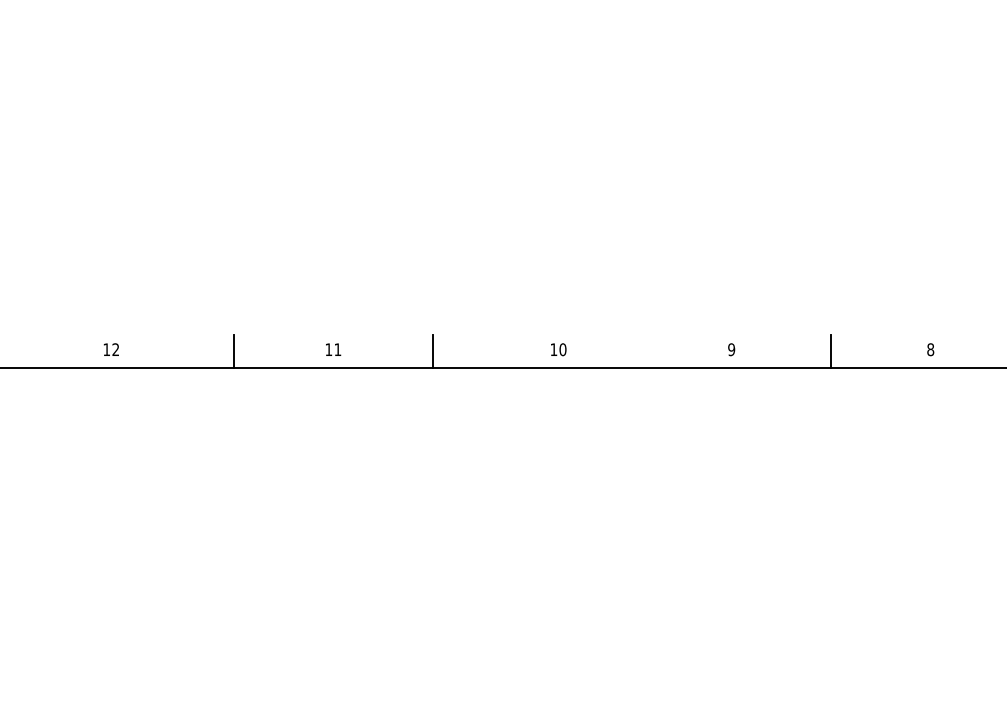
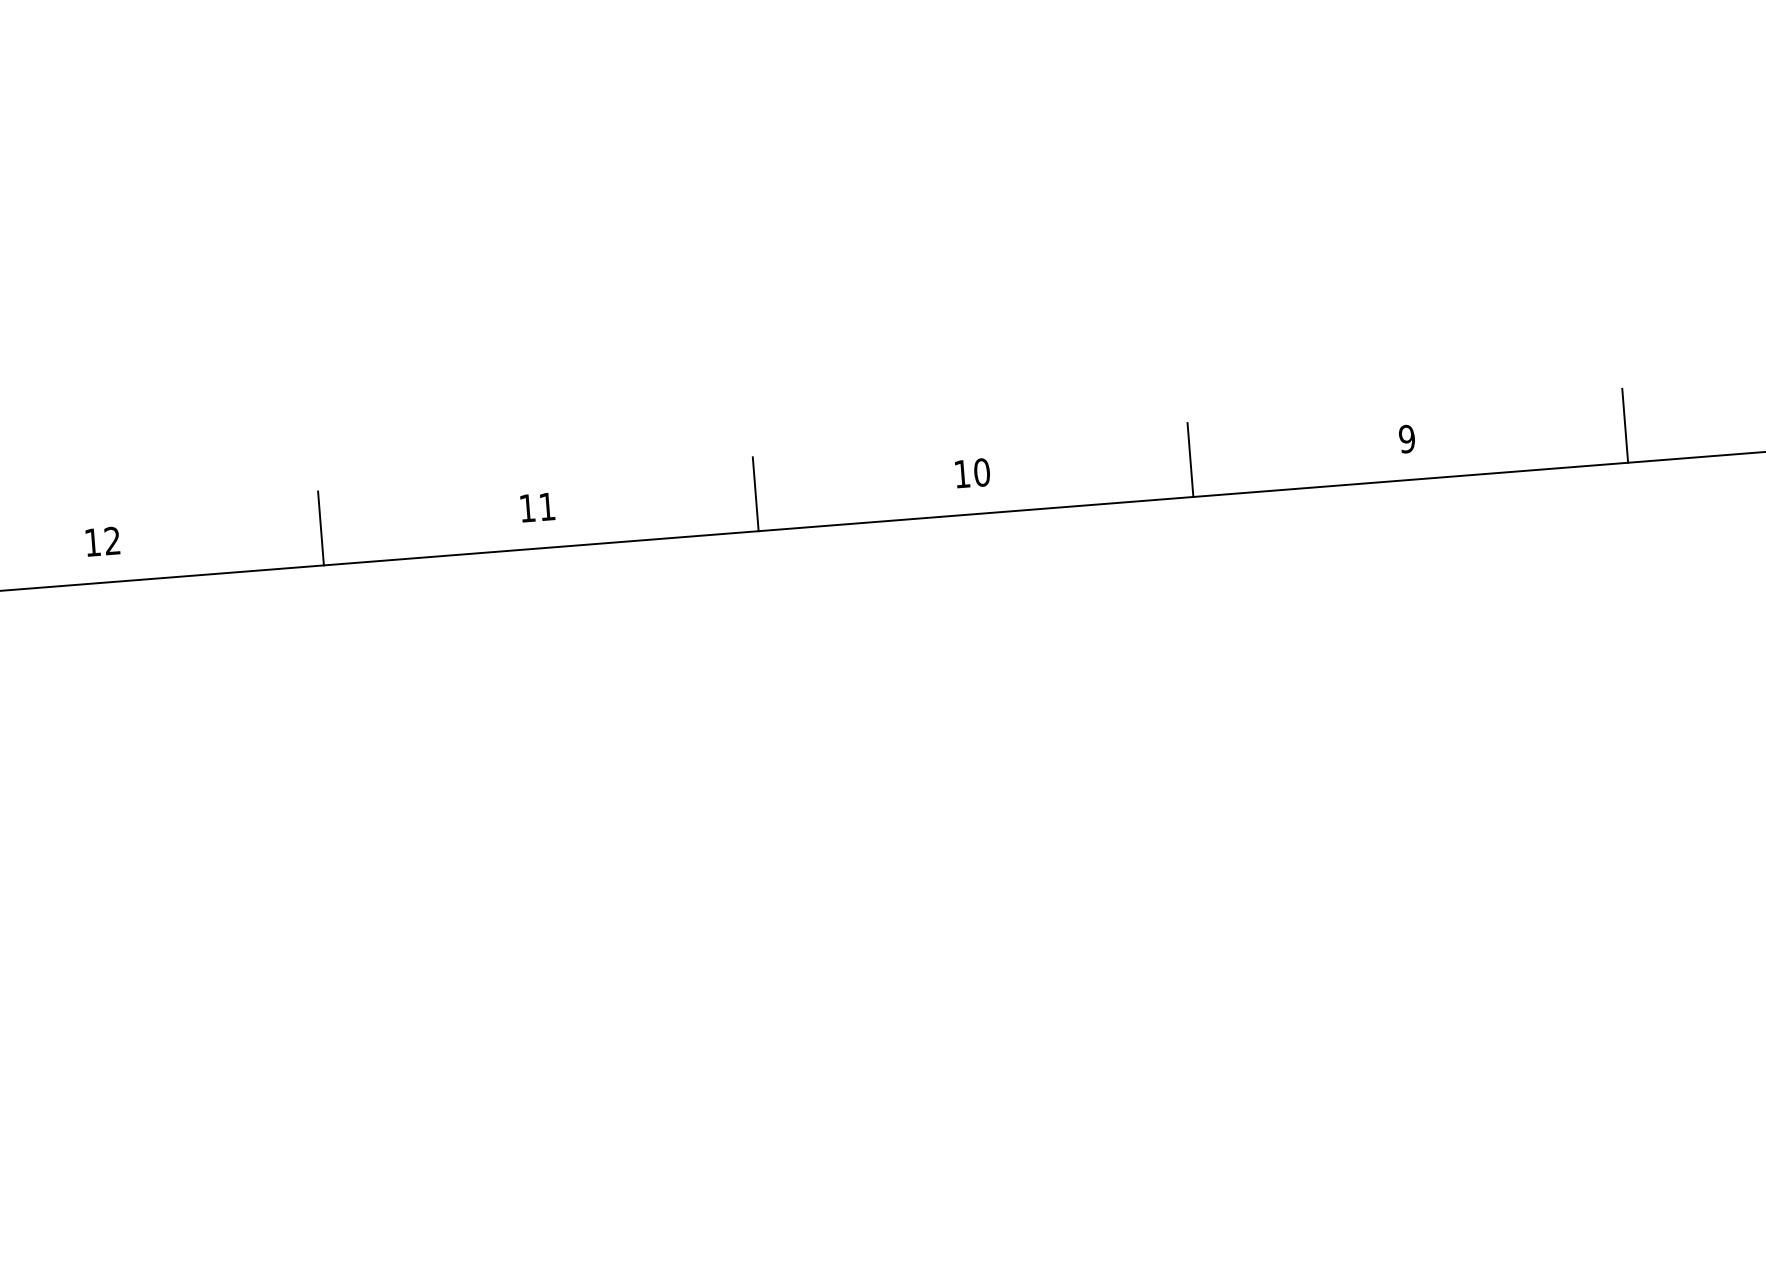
text: (110, 349) -> (100, 541), moved
text: (558, 349) -> (972, 472), moved
line: (632, 351) -> (1190, 459), added

